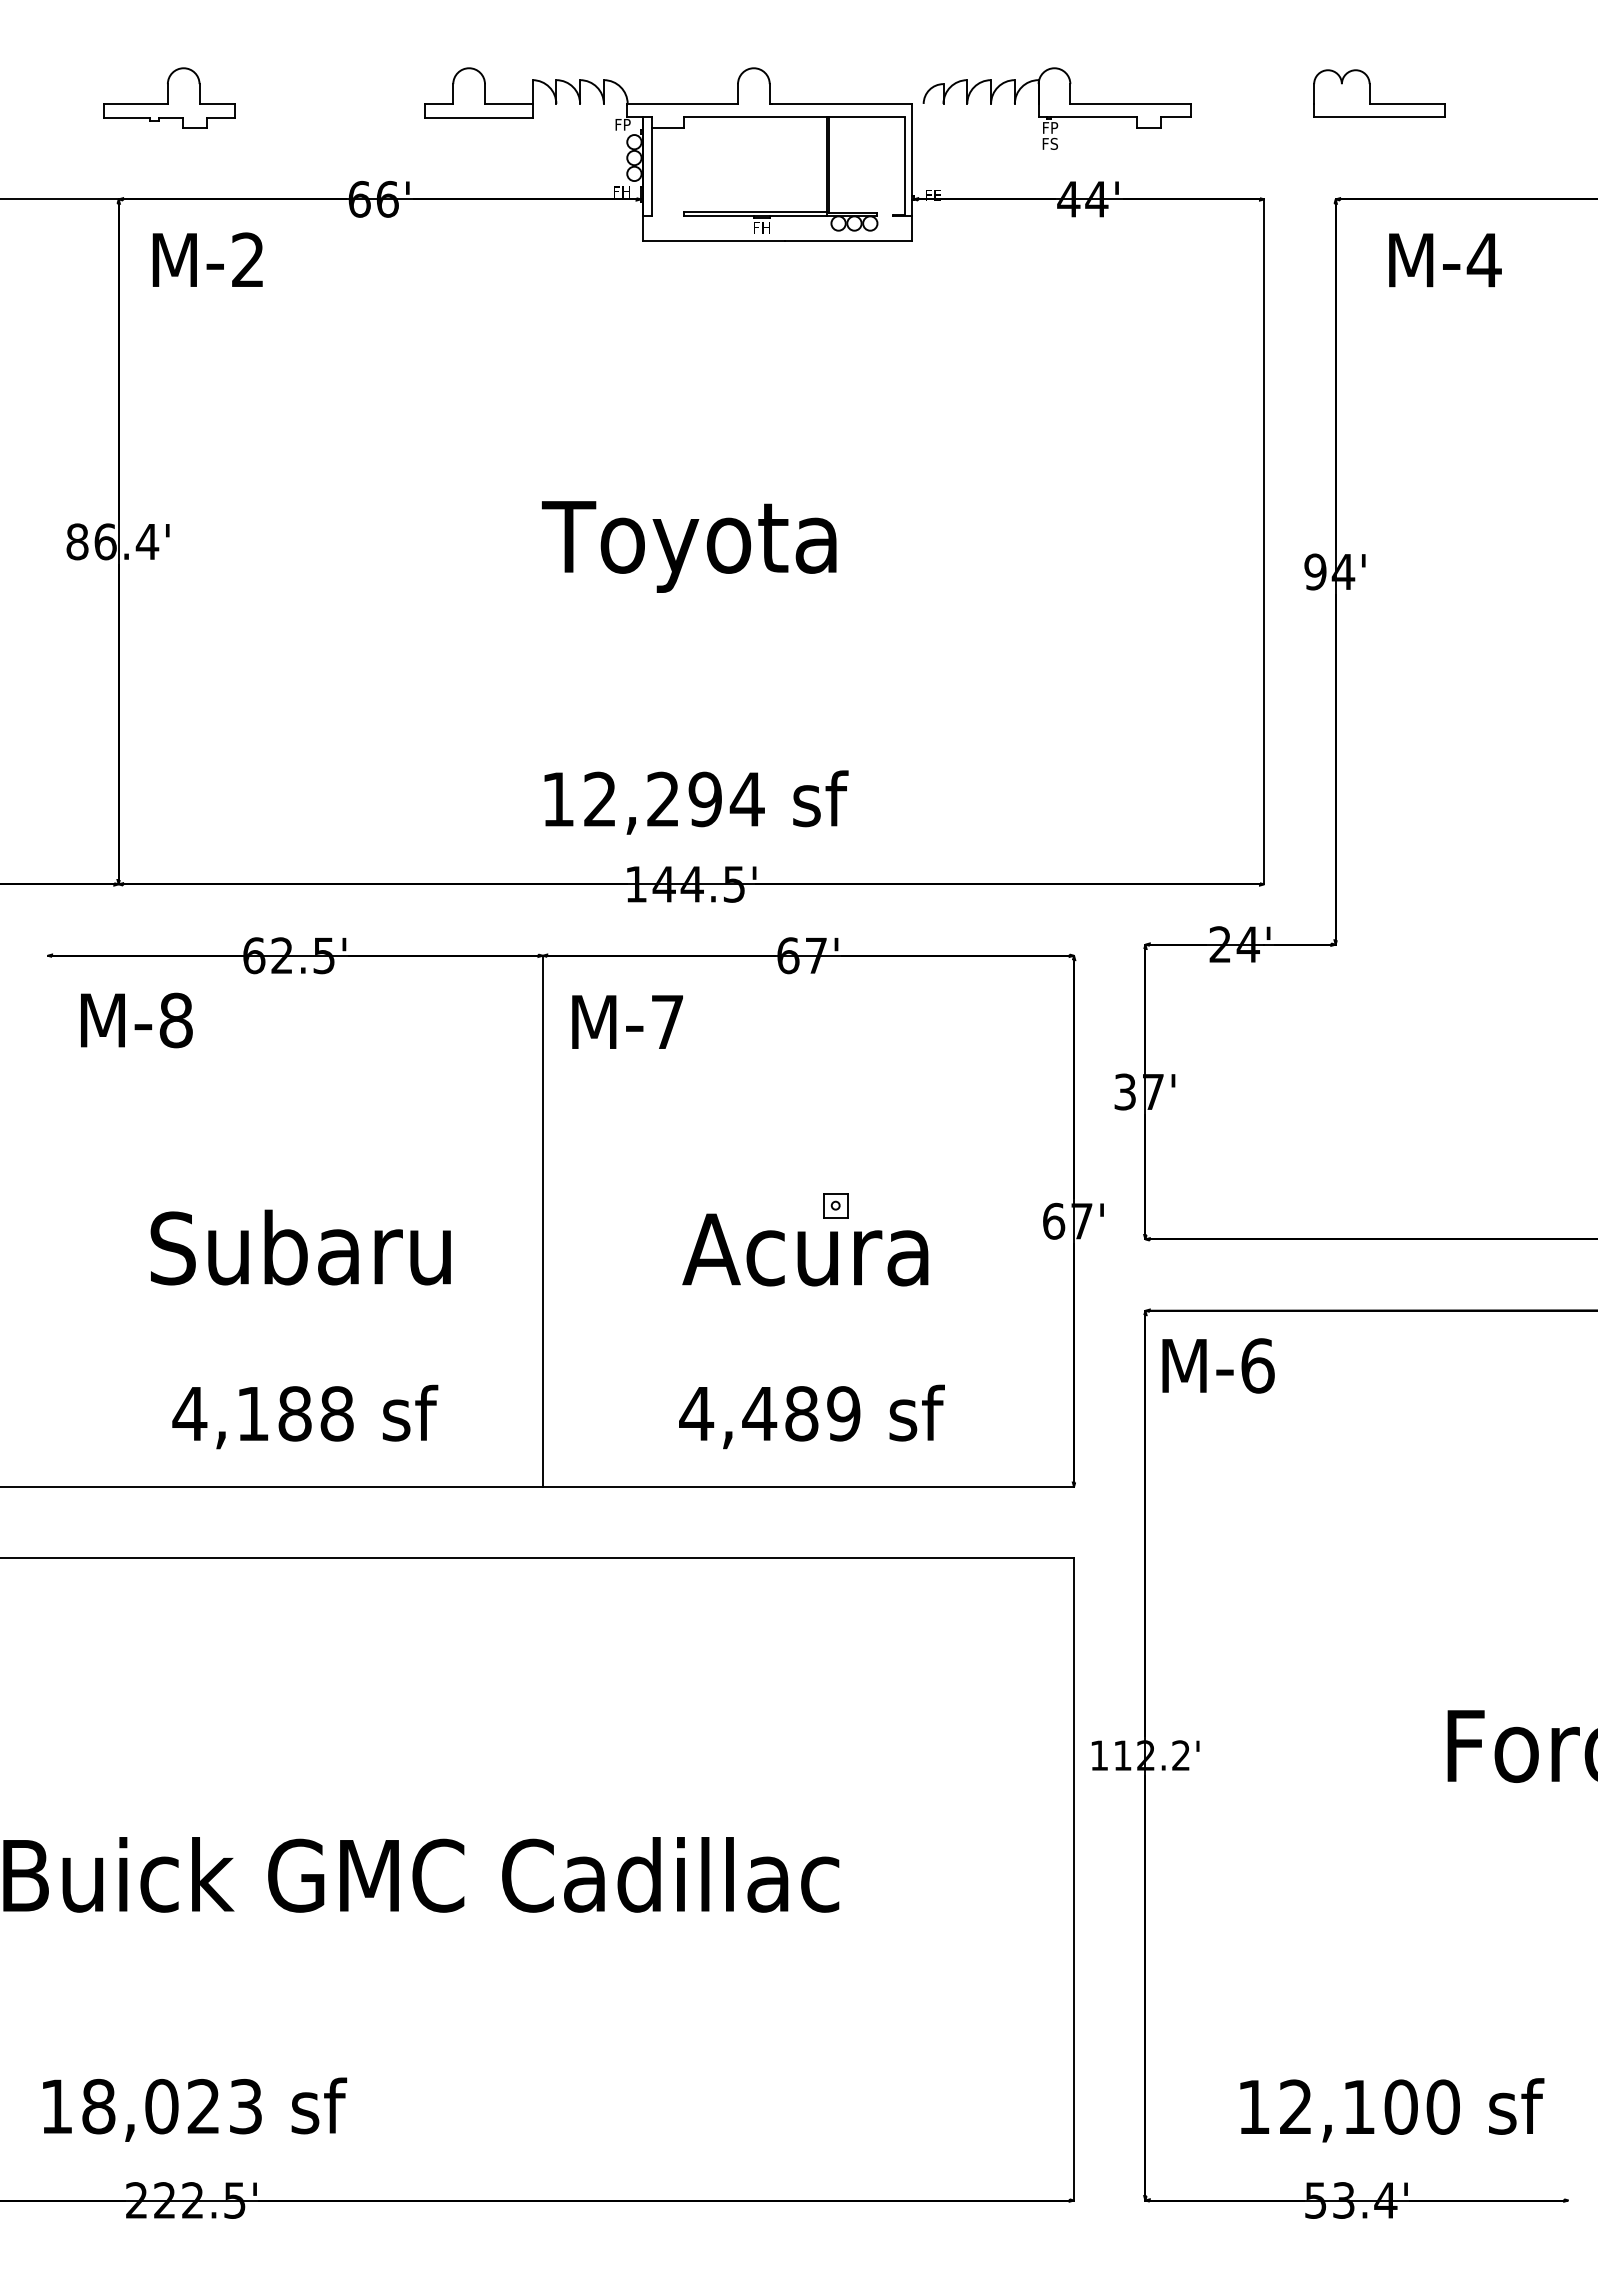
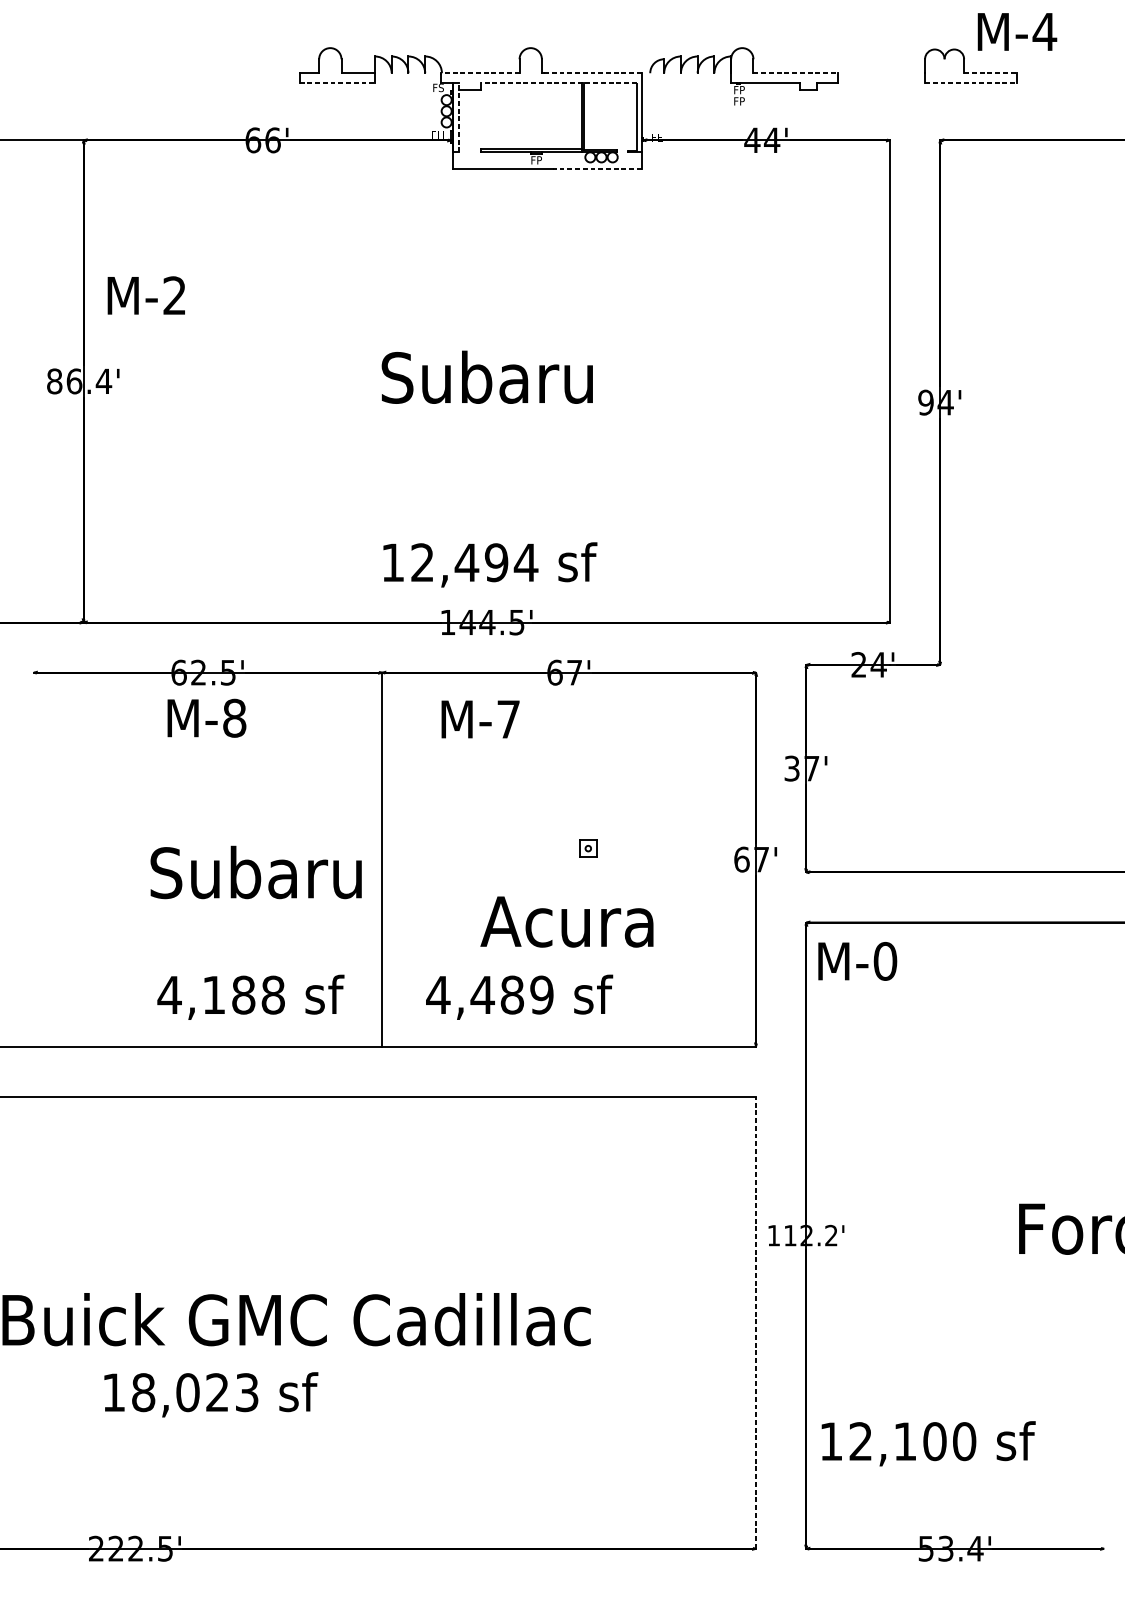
part: (169, 97) -> (119, 68), removed
line: (682, 103) -> (480, 72), solid -> dashed
line: (840, 103) -> (591, 72), solid -> dashed
line: (1130, 103) -> (795, 72), solid -> dashed
line: (1407, 103) -> (990, 72), solid -> dashed
line: (478, 117) -> (336, 82), solid -> dashed
line: (793, 117) -> (558, 82), solid -> dashed
line: (1380, 117) -> (971, 82), solid -> dashed
text: (622, 124) -> (438, 87), FP -> FS
text: (1050, 143) -> (739, 101), FS -> FP
line: (652, 166) -> (459, 117), solid -> dashed
text: (761, 227) -> (536, 160), FH -> FP
line: (847, 240) -> (596, 169), solid -> dashed
text: (207, 259) -> (146, 295), moved
text: (1445, 260) -> (1017, 32), moved
text: (691, 545) -> (486, 383), Toyota -> Subaru
text: (662, 798) -> (466, 562), 12,294 -> 12,494
text: (136, 1020) -> (206, 718), moved
text: (627, 1021) -> (480, 719), moved
text: (300, 1247) -> (255, 872), moved
text: (805, 1249) -> (567, 921), moved
text: (1257, 1365) -> (885, 961), M-6 -> M-0
text: (305, 1416) -> (251, 997), moved
text: (811, 1416) -> (519, 997), moved
line: (1074, 1878) -> (756, 1322), solid -> dashed
text: (195, 2109) -> (211, 1394), moved
text: (1392, 2110) -> (928, 1443), moved

